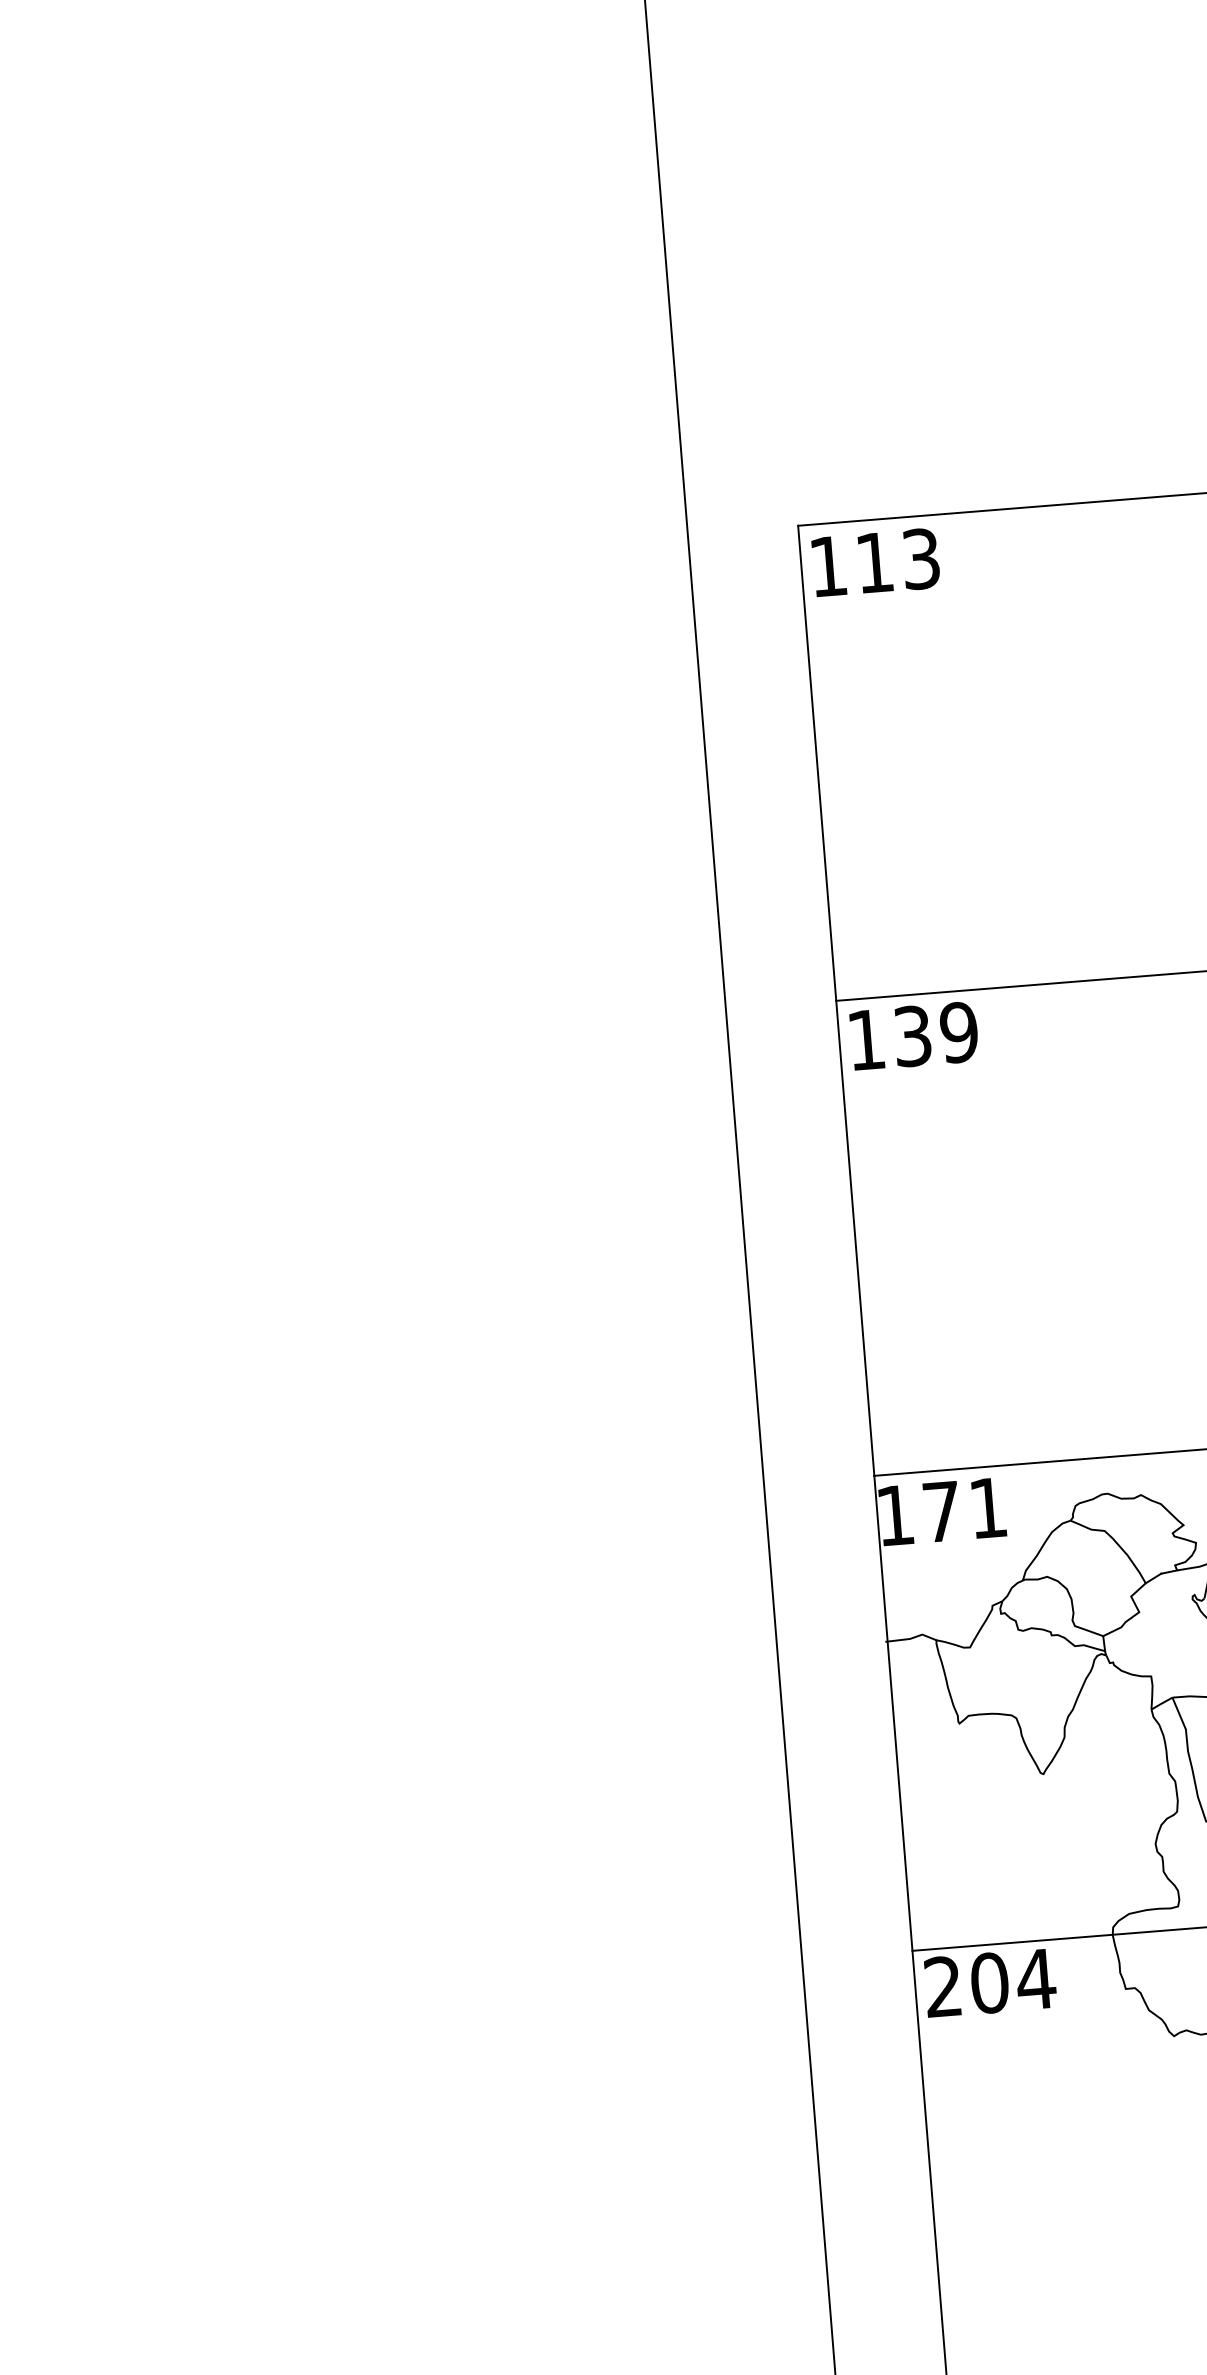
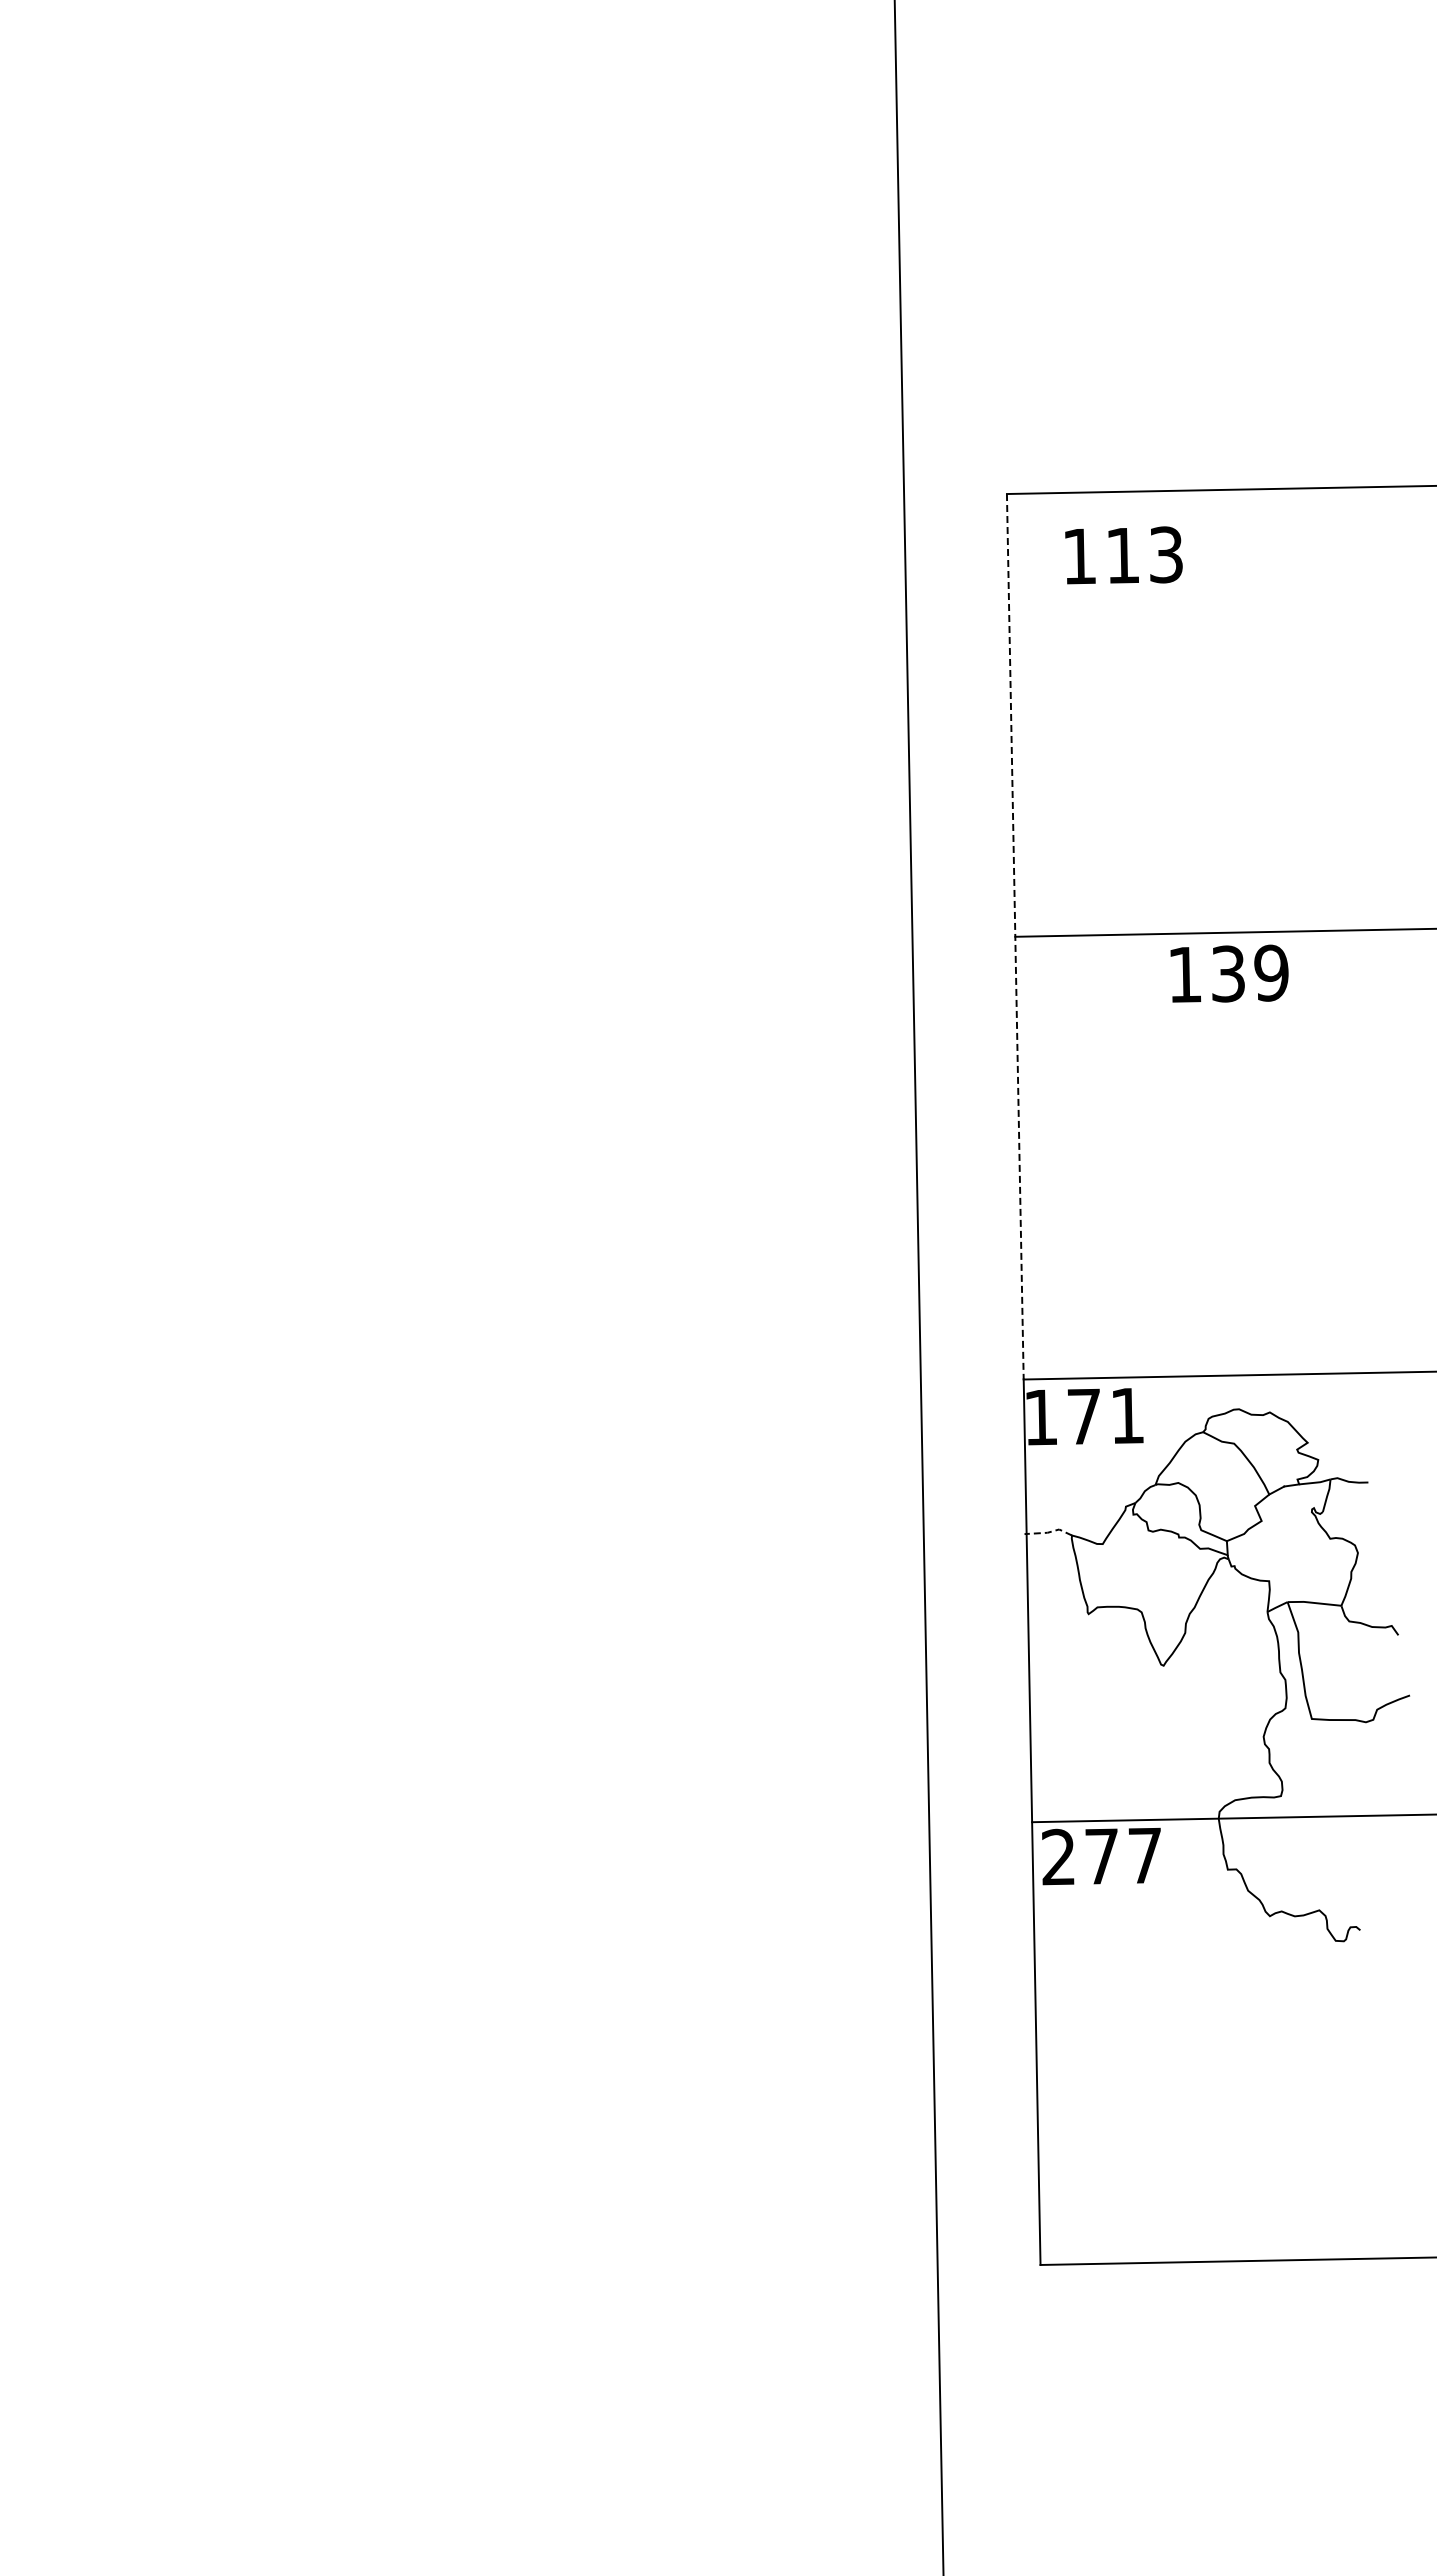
text: (875, 562) -> (1123, 555), moved
line: (836, 1000) -> (1015, 936), solid -> dashed
text: (914, 1035) -> (1229, 973), moved
line: (912, 1638) -> (1049, 1532), solid -> dashed
text: (1013, 1981) -> (1124, 1856), 204 -> 277

